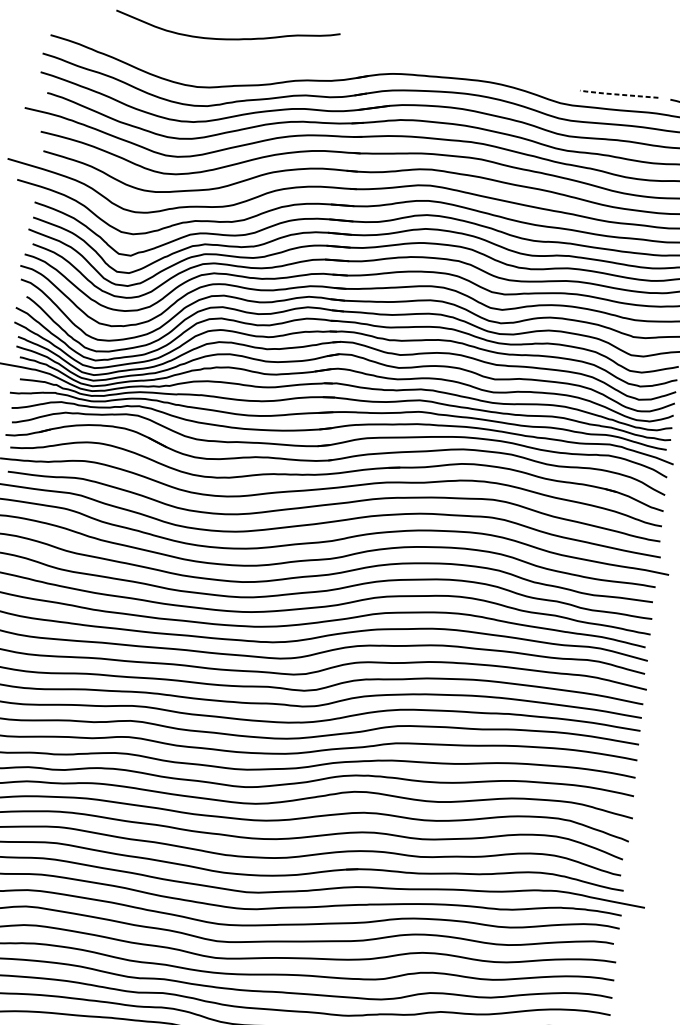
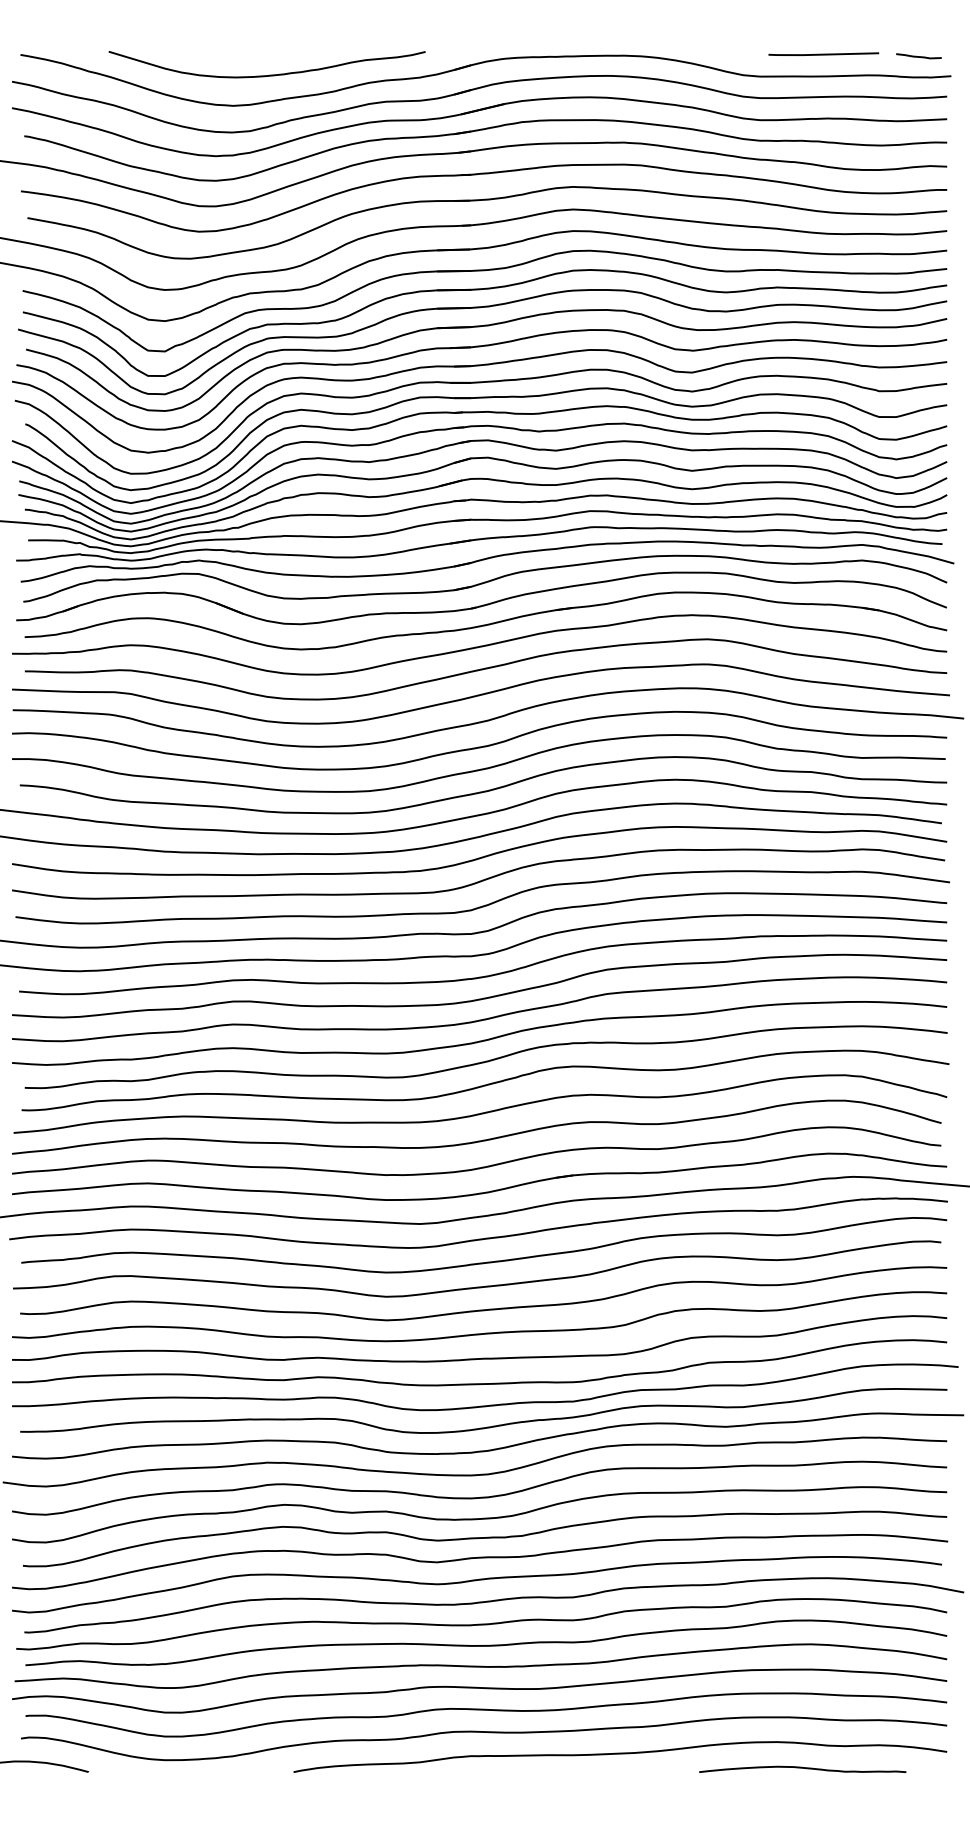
curve: (228, 38) -> (269, 74), moved
line: (618, 94) -> (822, 54), dashed -> solid

